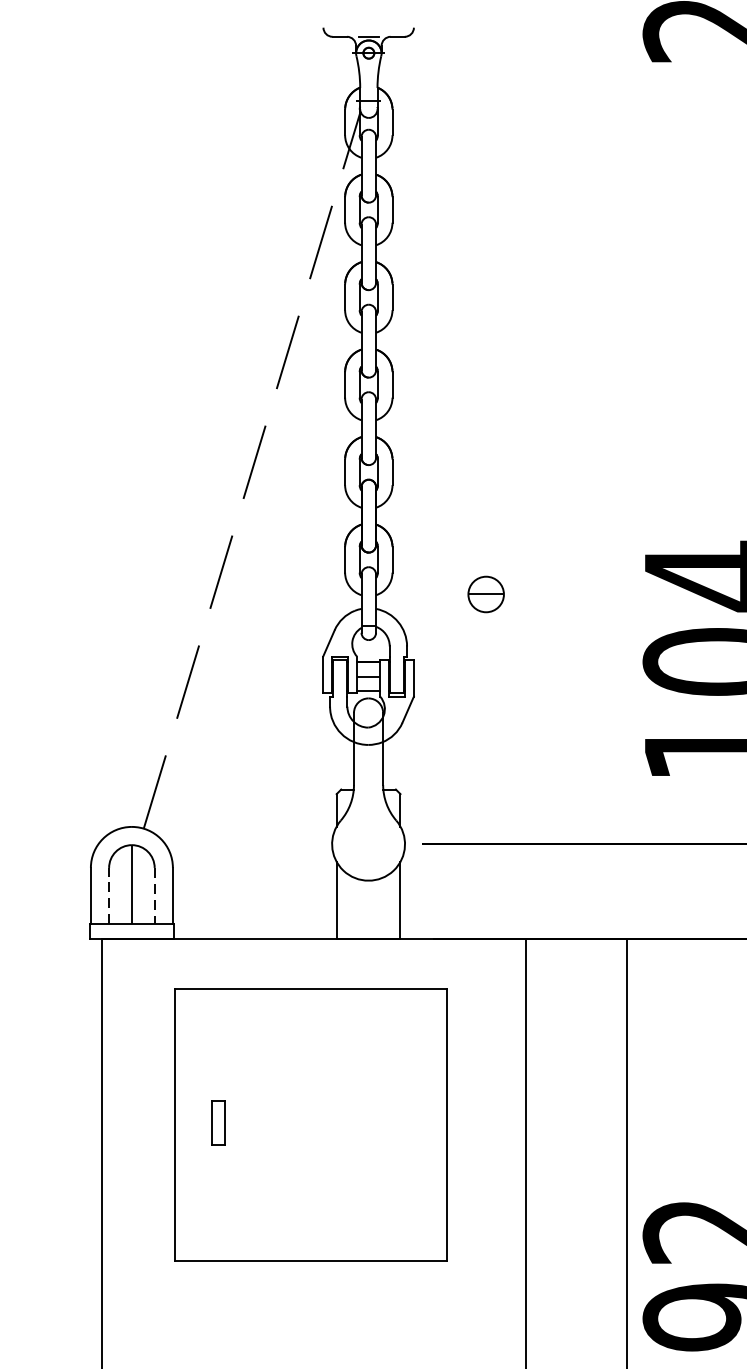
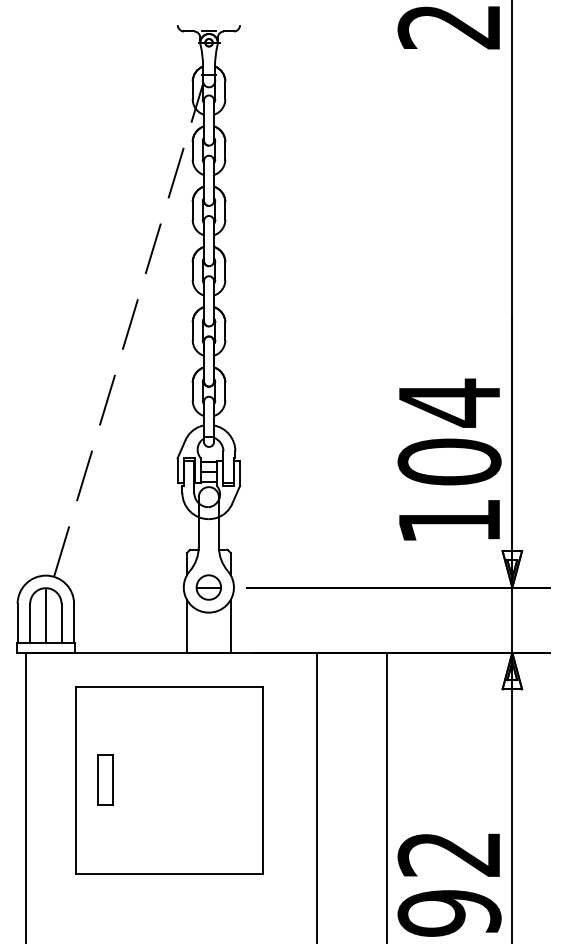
part: (485, 594) -> (208, 587), moved
line: (109, 894) -> (30, 622), dashed -> solid
line: (154, 896) -> (61, 623), dashed -> solid
part: (218, 1122) -> (105, 779), size x1.67

